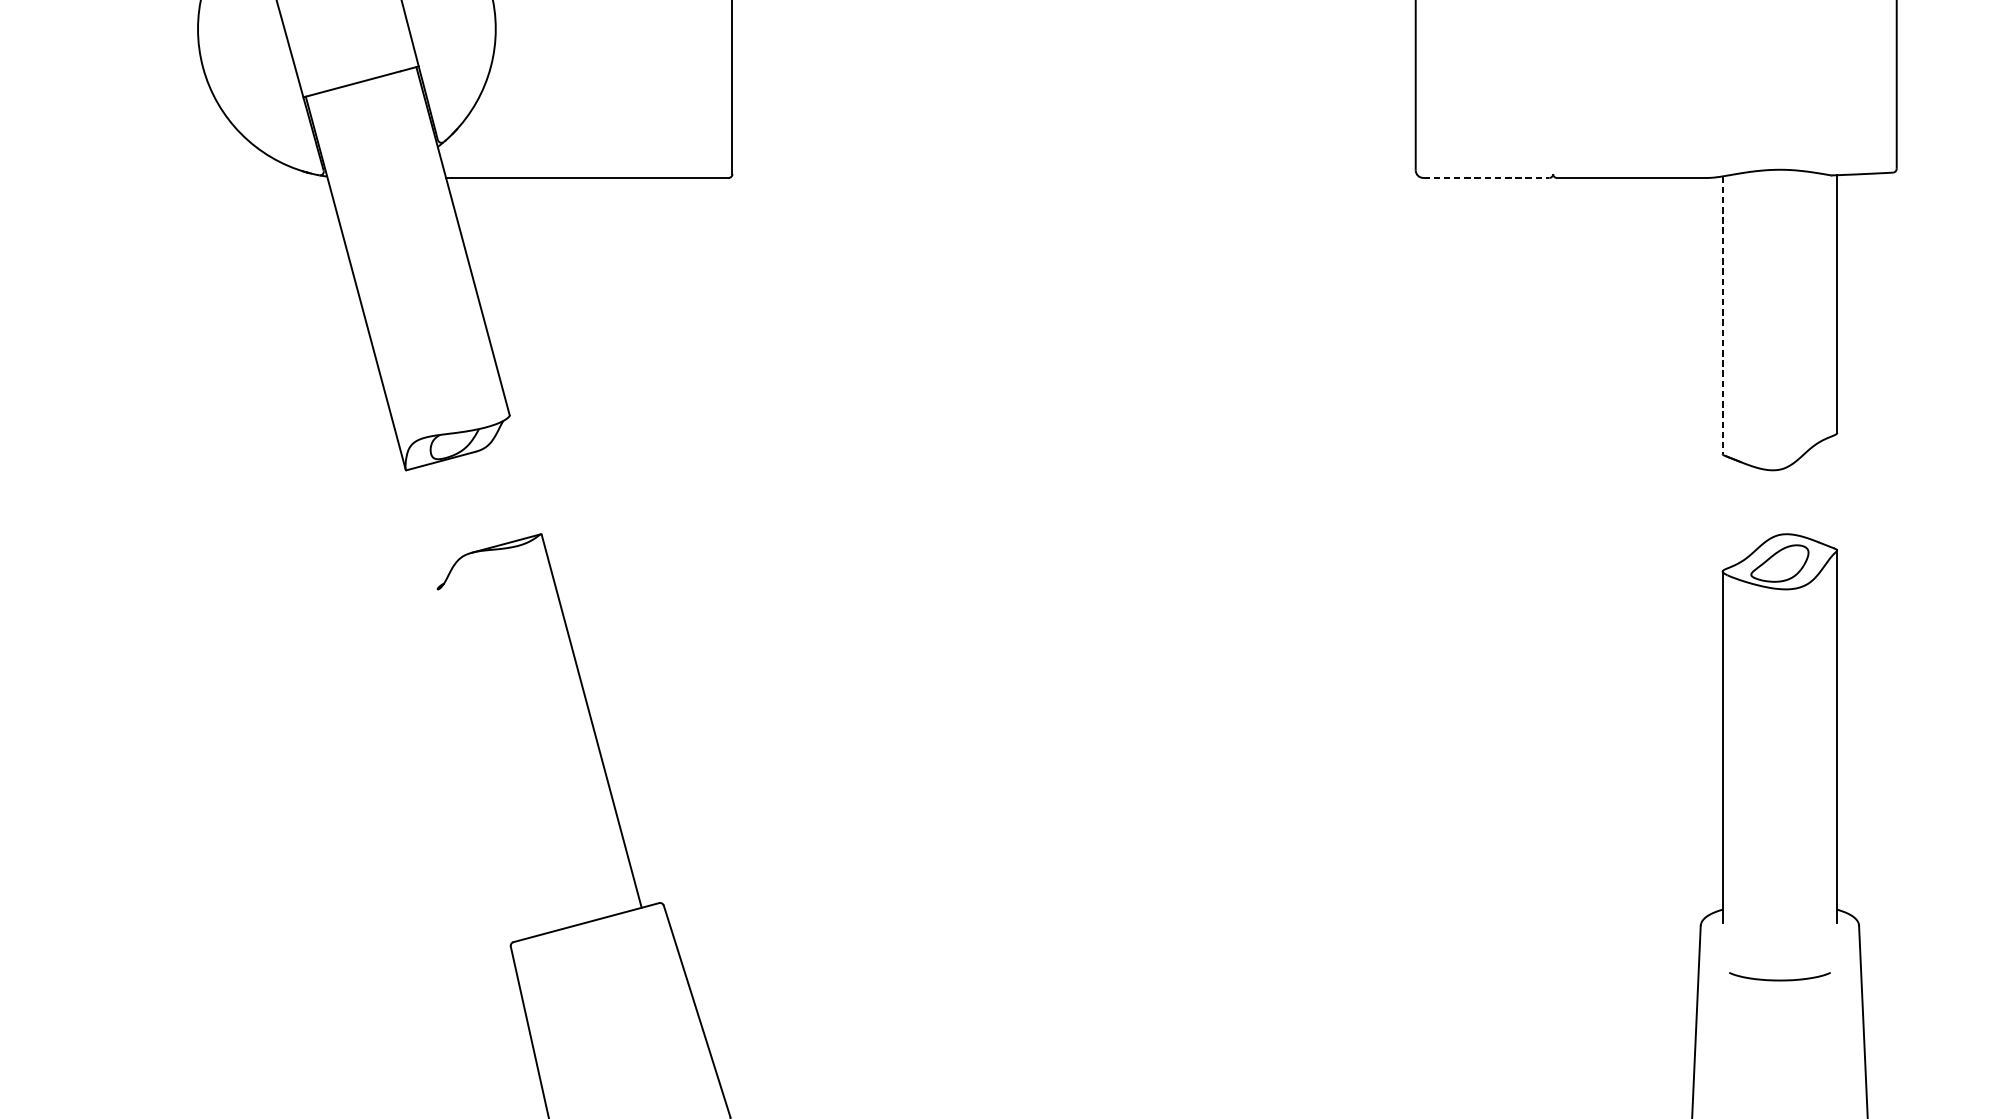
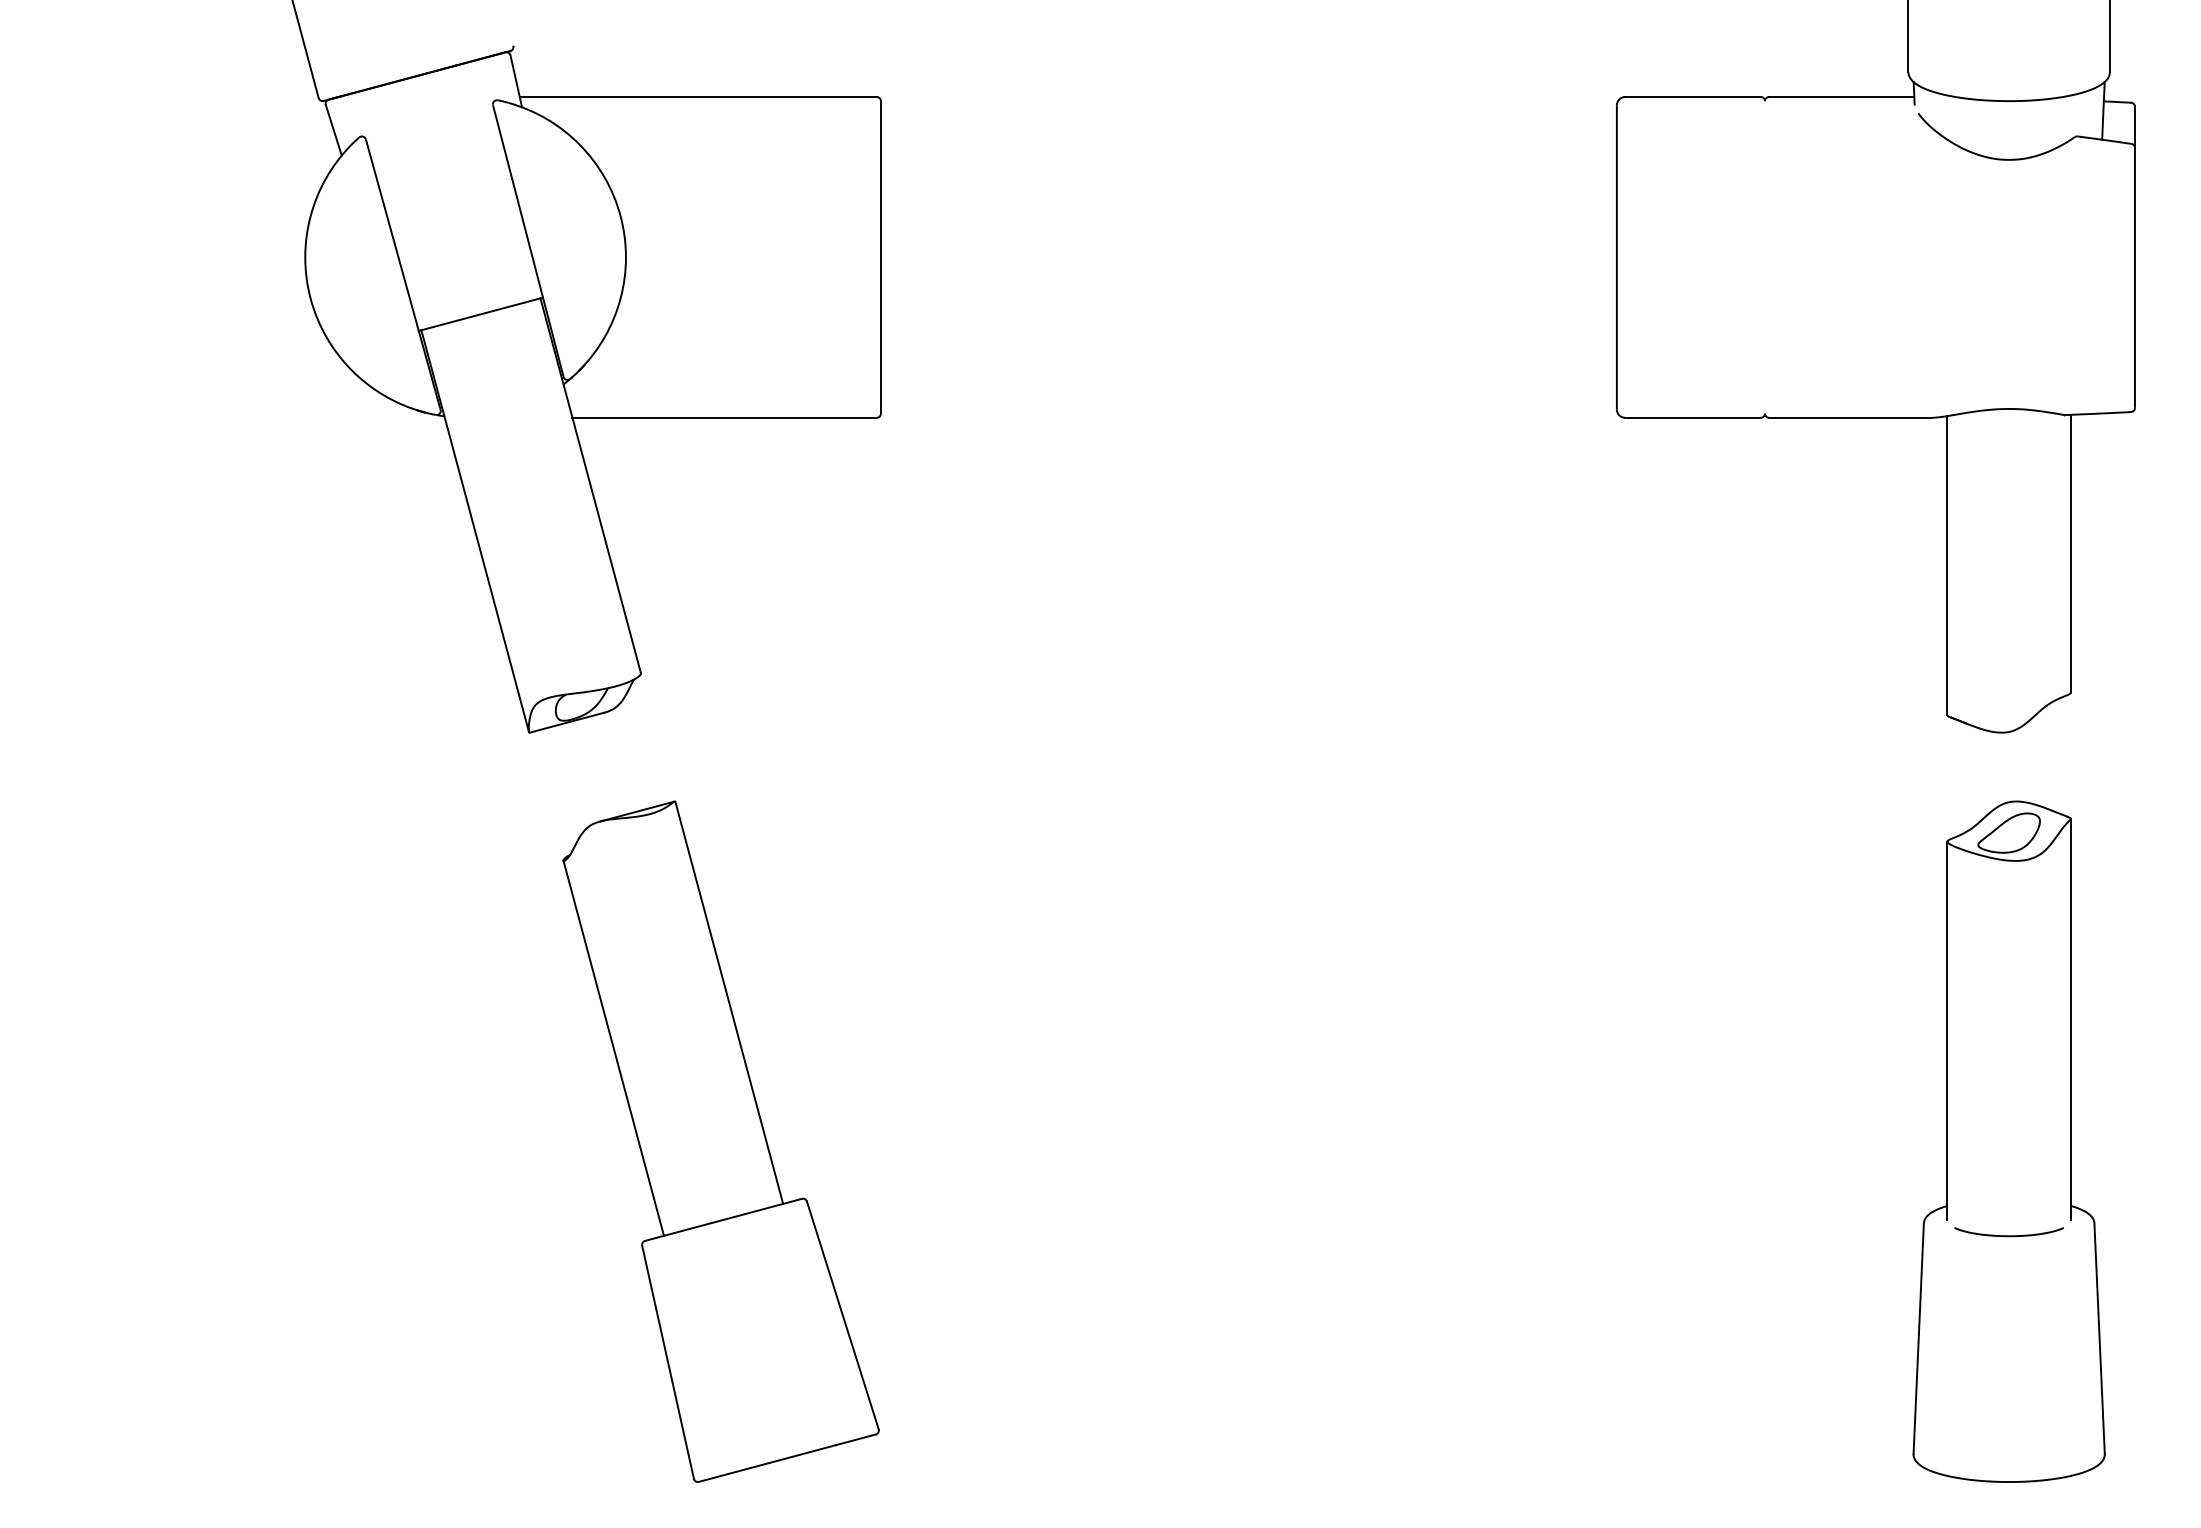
line: (1485, 177) -> (1692, 417), dashed -> solid
line: (1722, 315) -> (1947, 565), dashed -> solid
line: (484, 762) -> (613, 1047), added
curve: (1779, 979) -> (2008, 1235), moved

